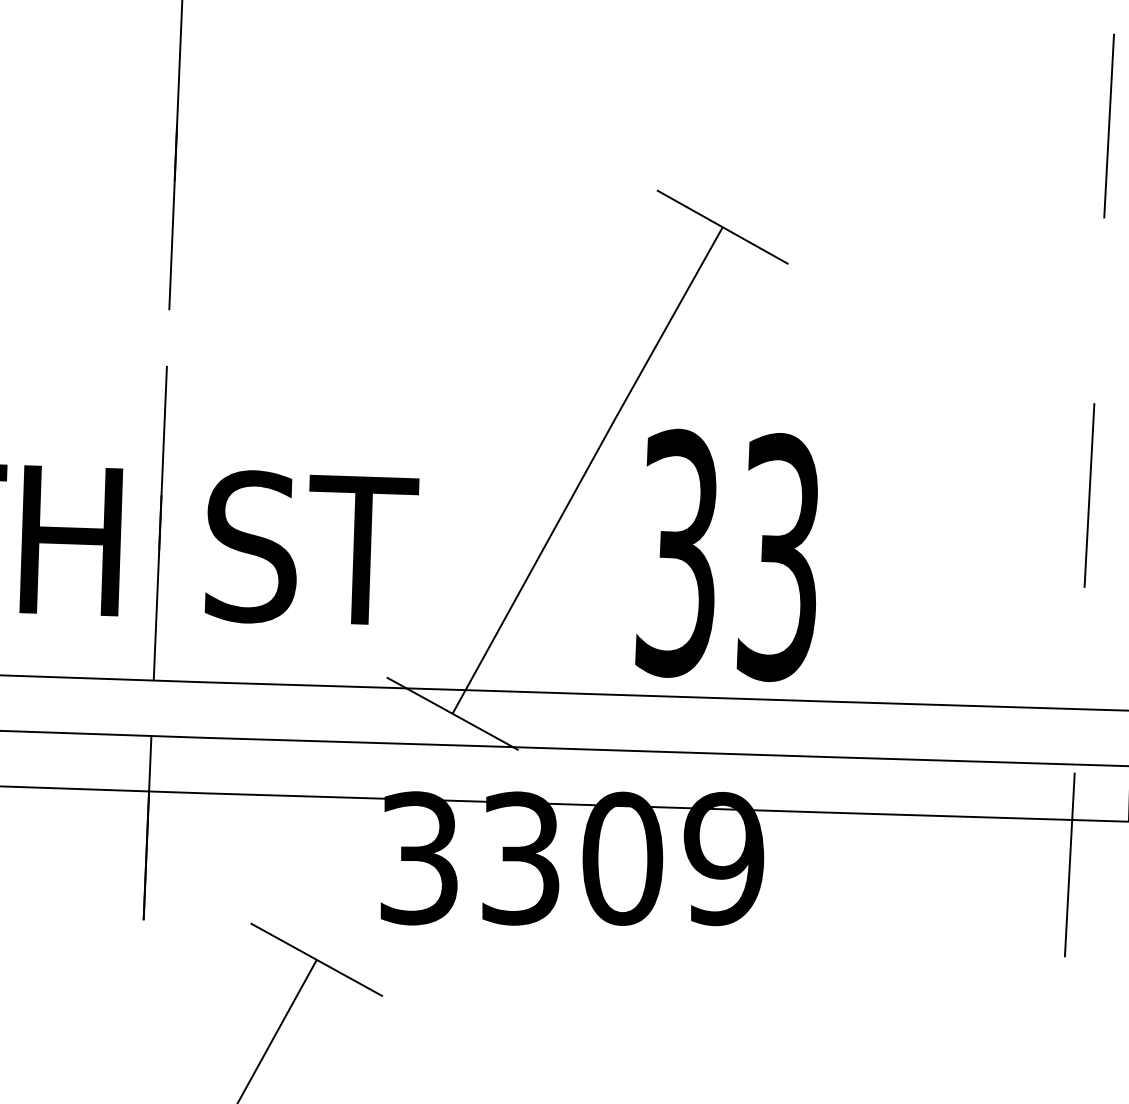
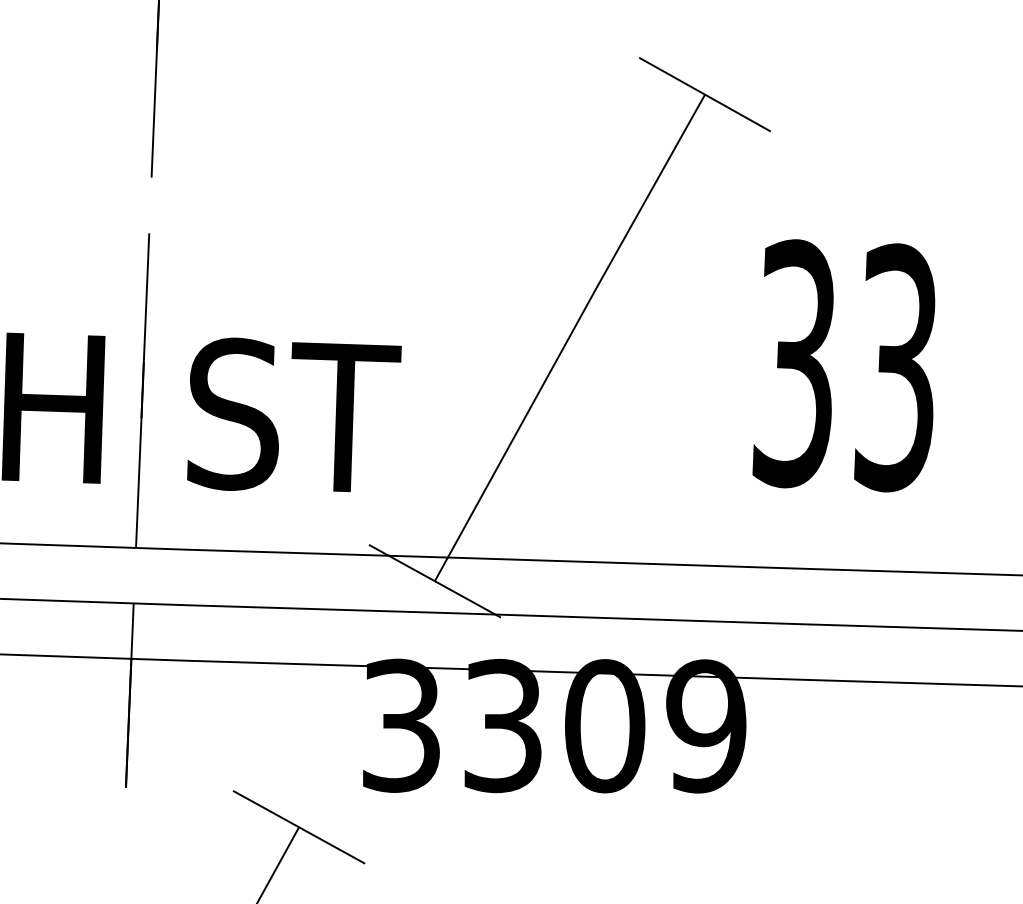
text: (726, 554) -> (843, 364), moved

